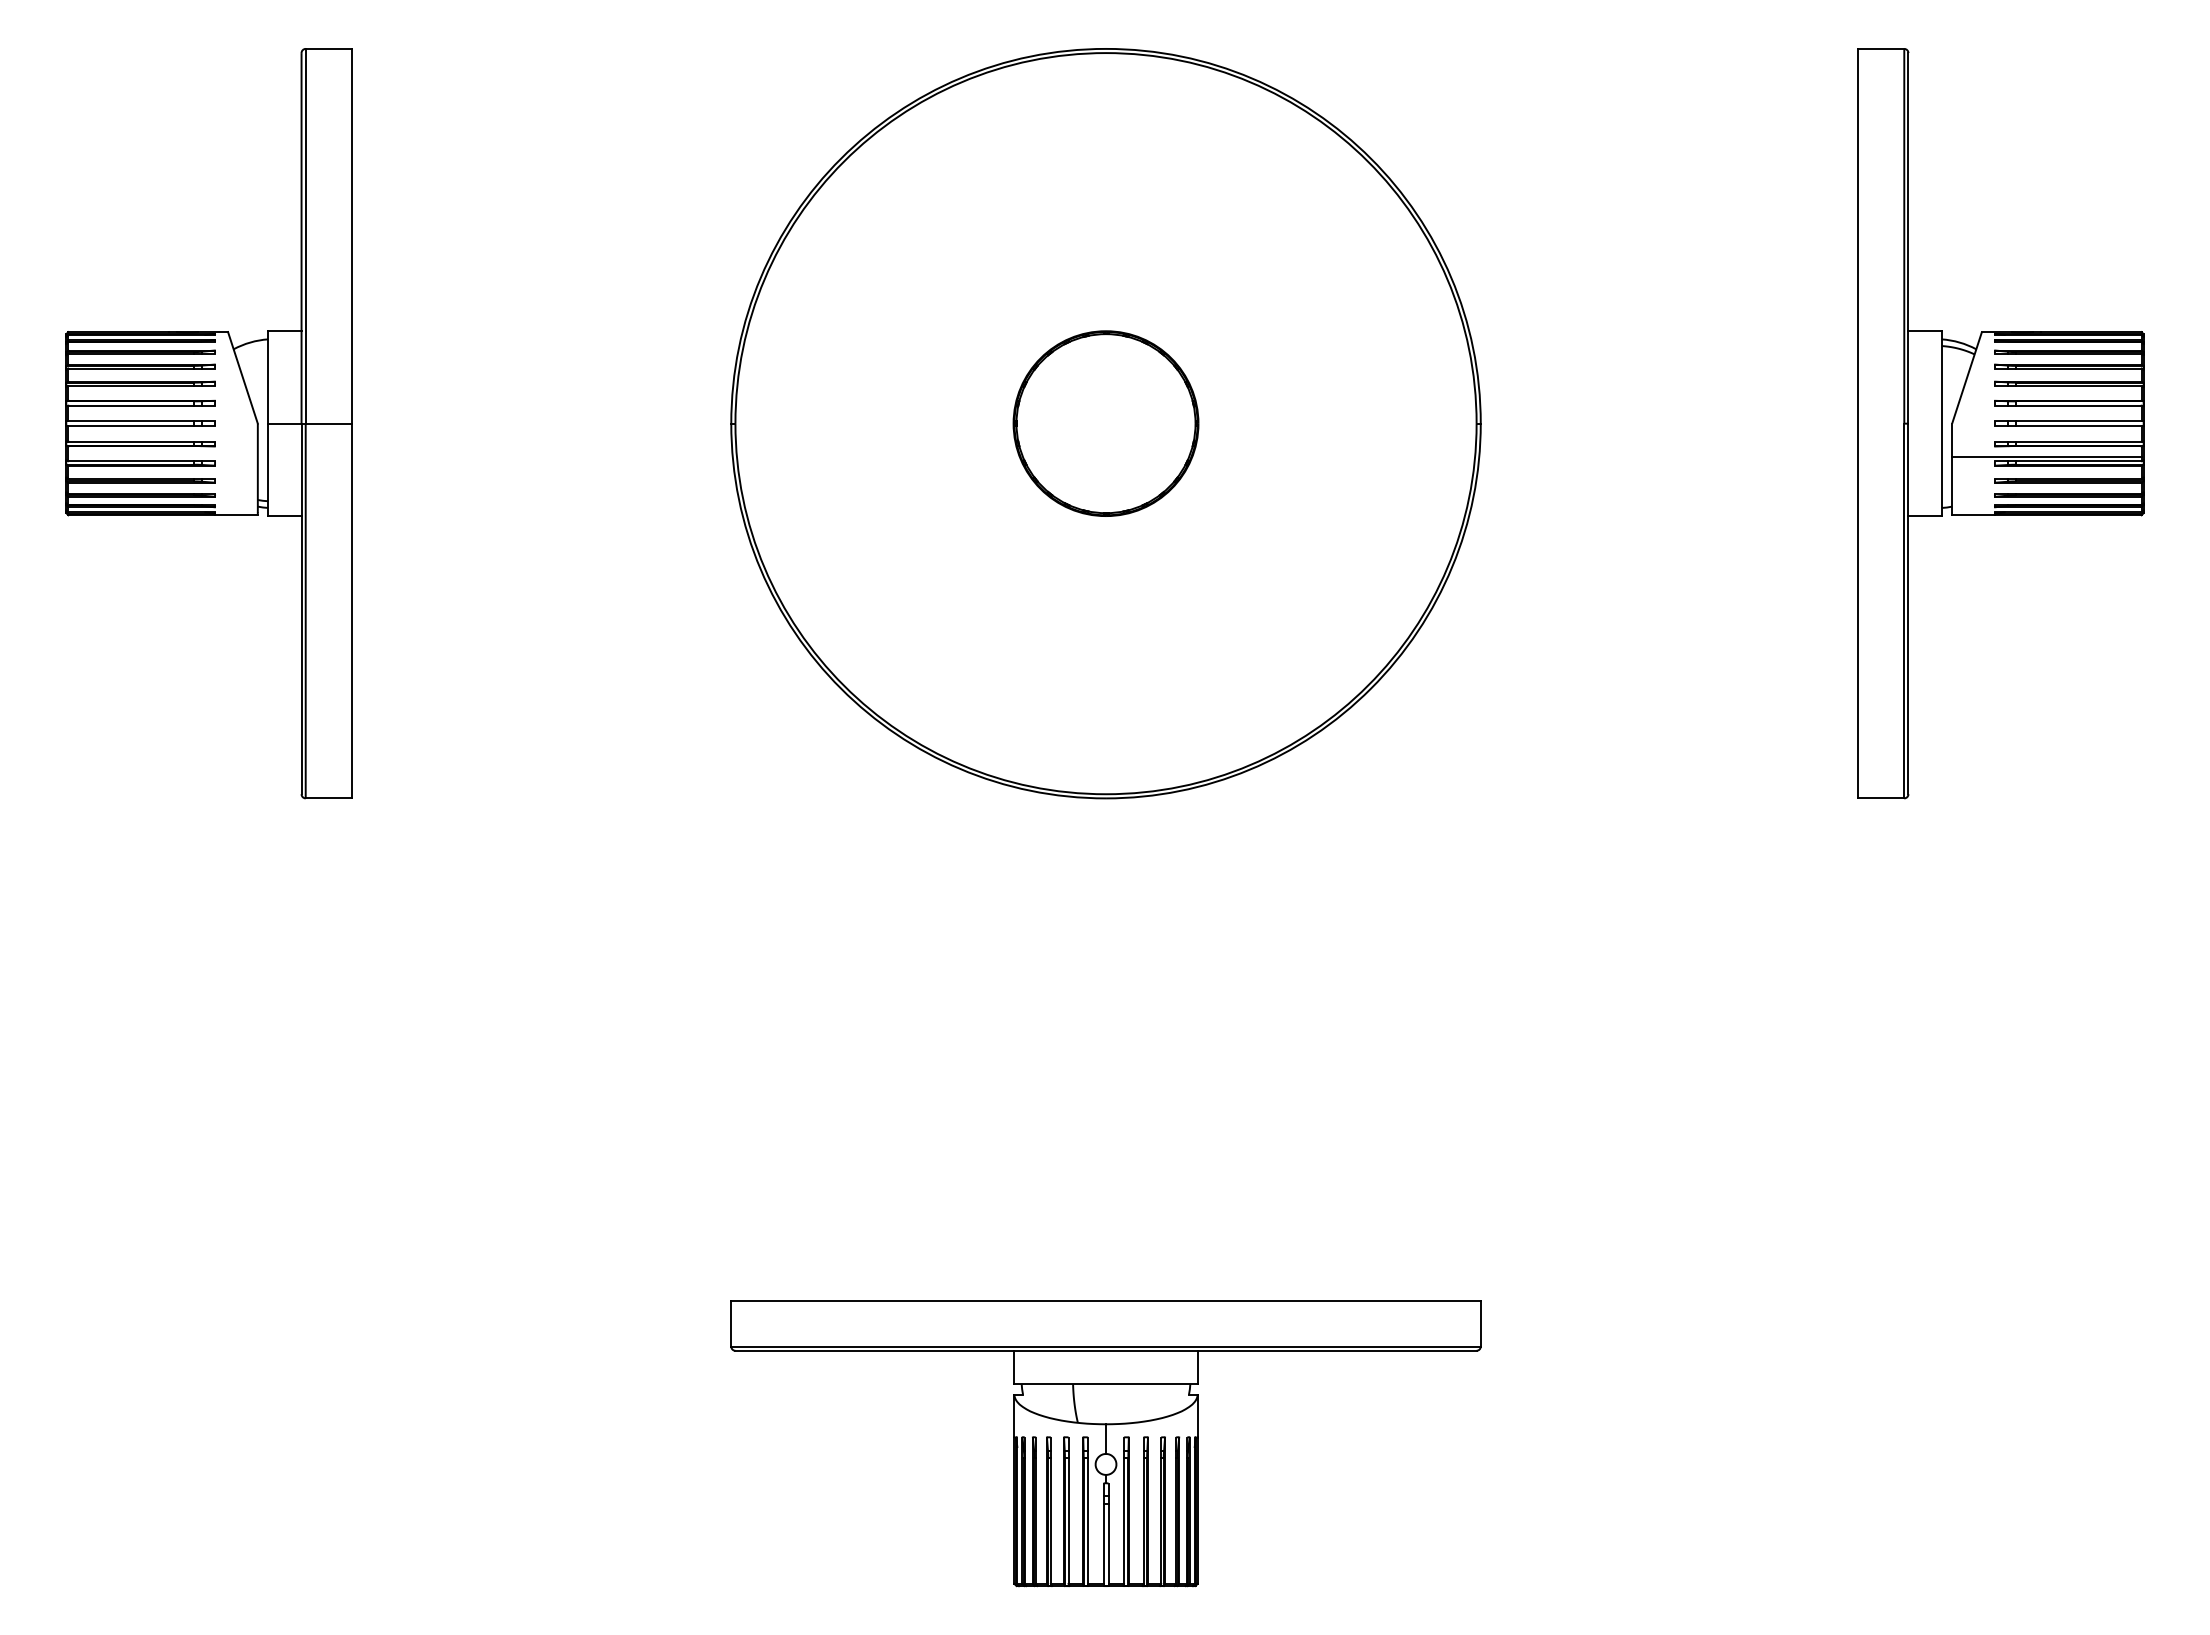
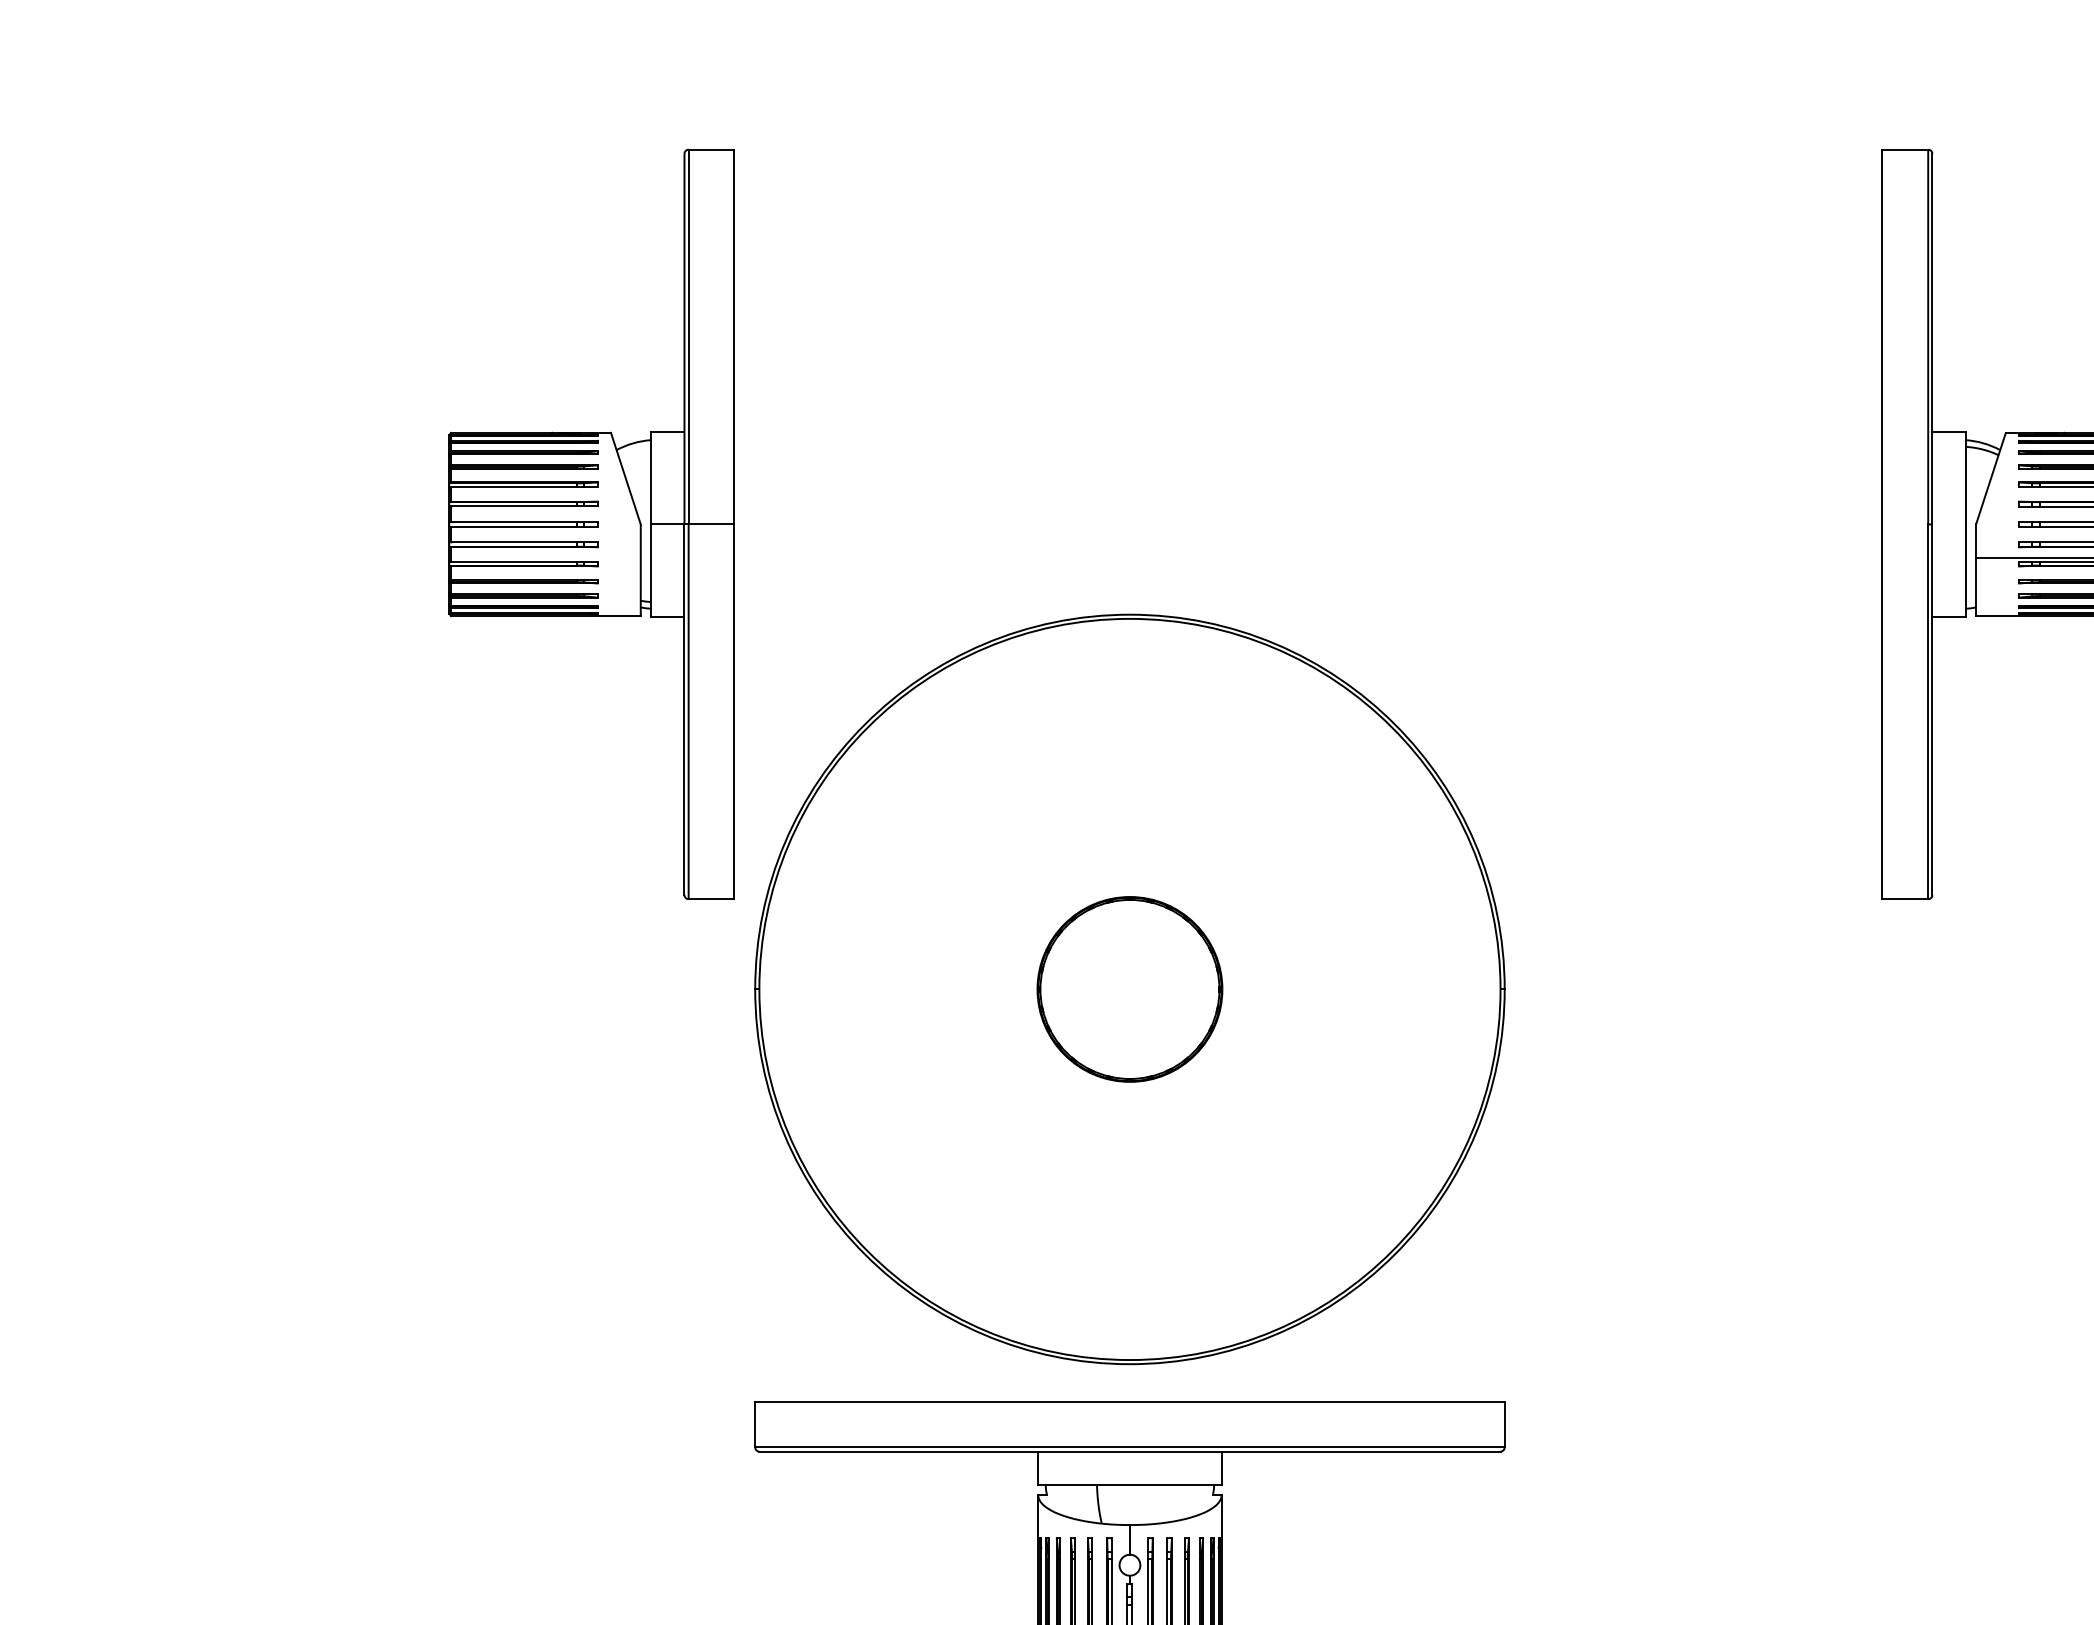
part: (208, 423) -> (591, 524), moved
part: (1105, 423) -> (1129, 989), moved

